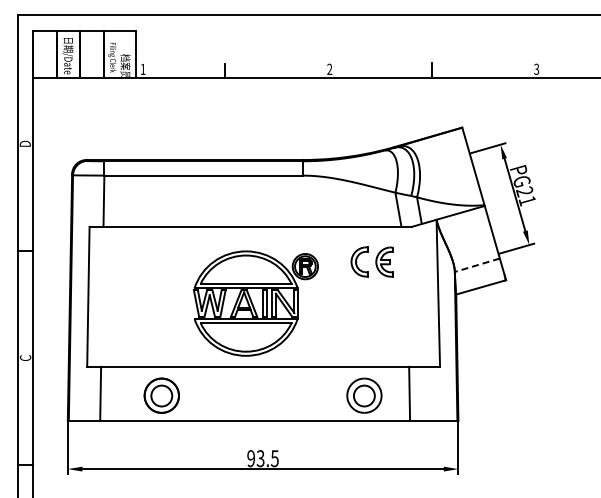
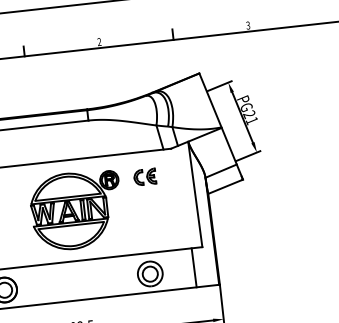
part: (371, 261) -> (144, 176), size x0.71
line: (476, 265) -> (220, 171), dashed -> solid
part: (255, 303) -> (76, 210), moved
line: (409, 393) -> (194, 267), moved

